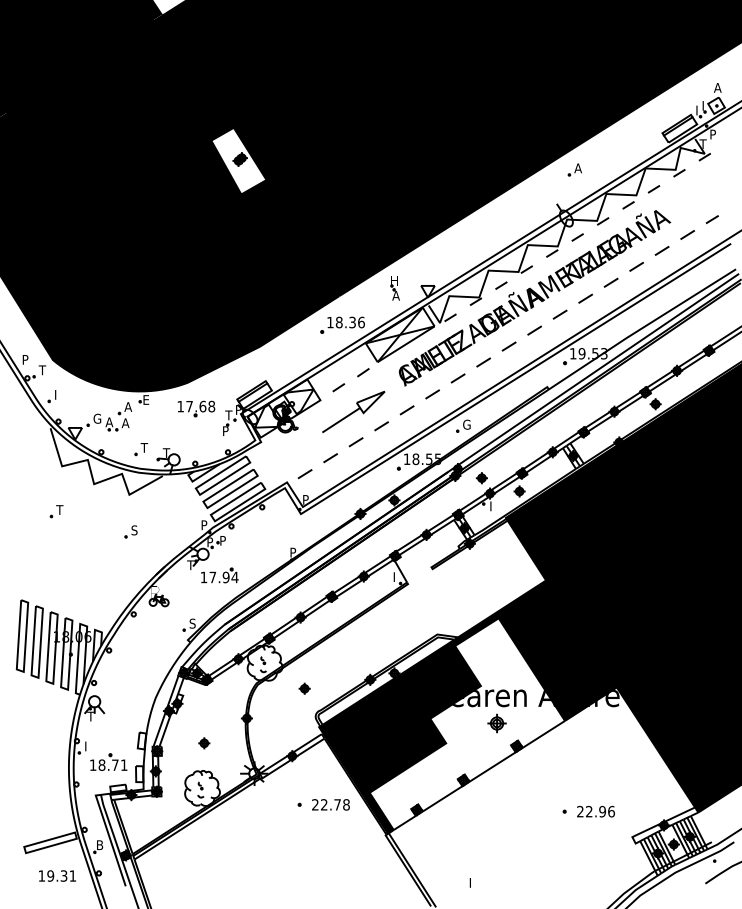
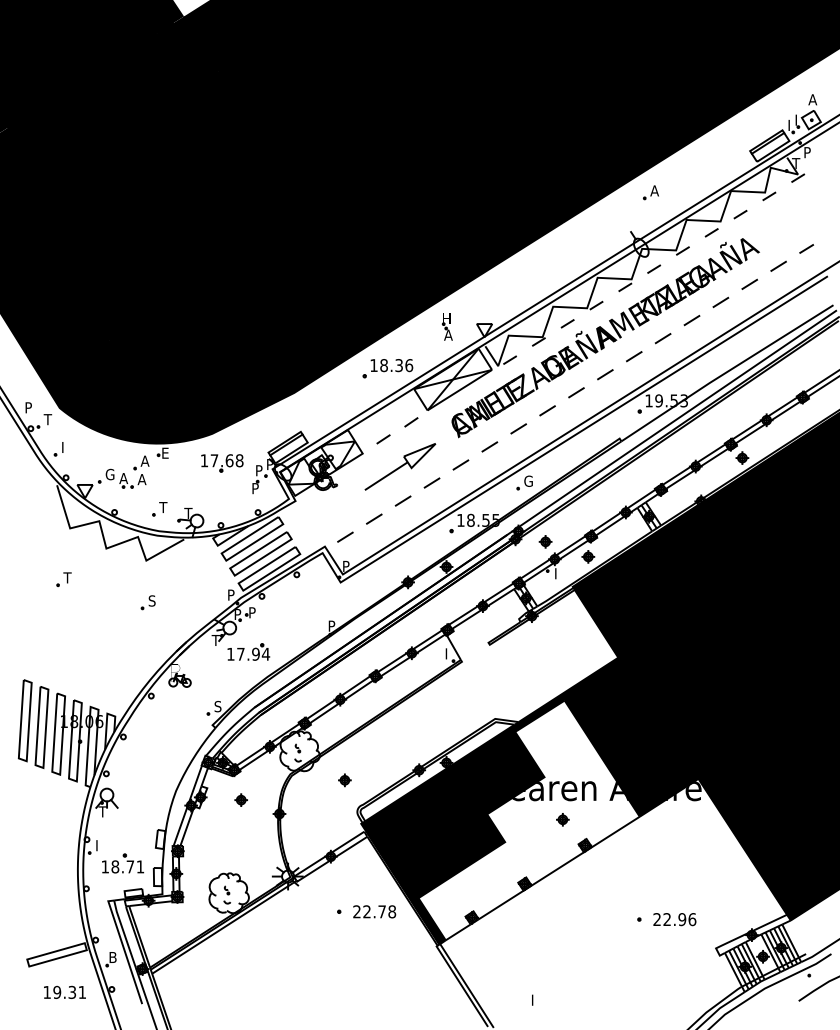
fill: (239, 160) -> (270, 182), added
text: (228, 415) -> (258, 470), T -> P
part: (496, 723) -> (562, 819), size x0.62
part: (203, 742) -> (240, 799), moved

